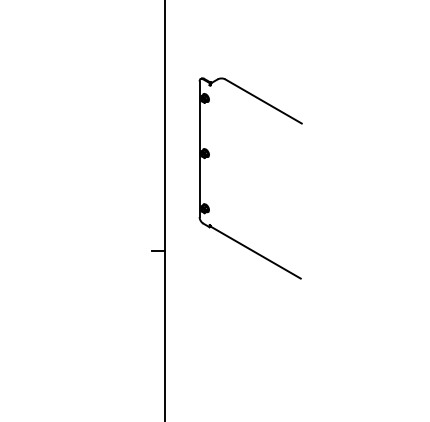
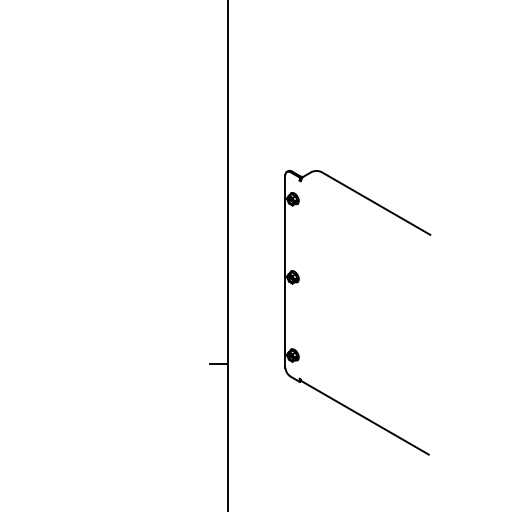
part: (209, 157) -> (299, 282), moved

